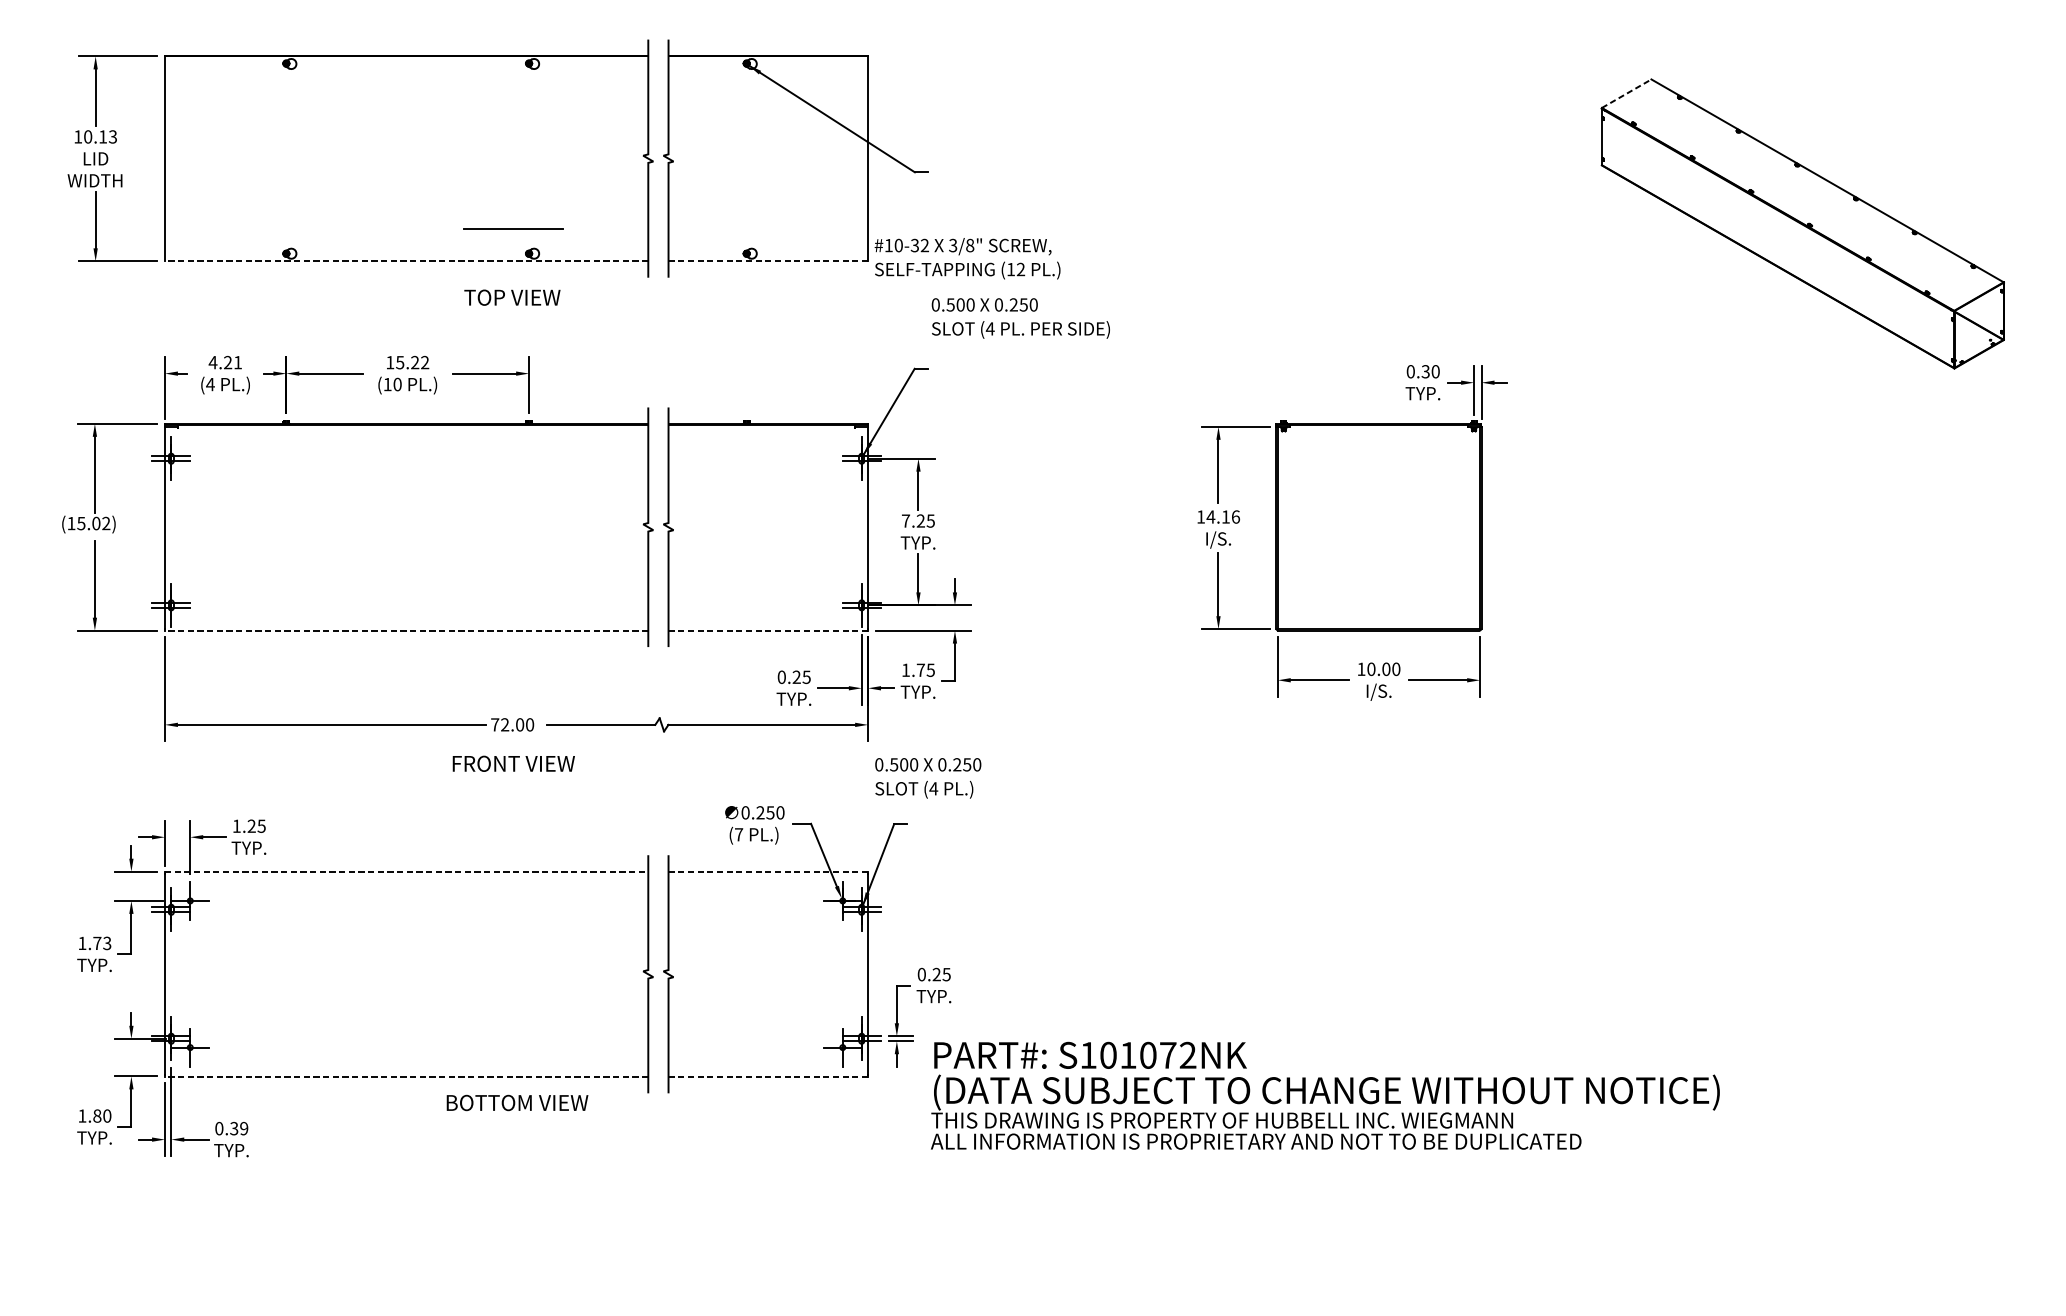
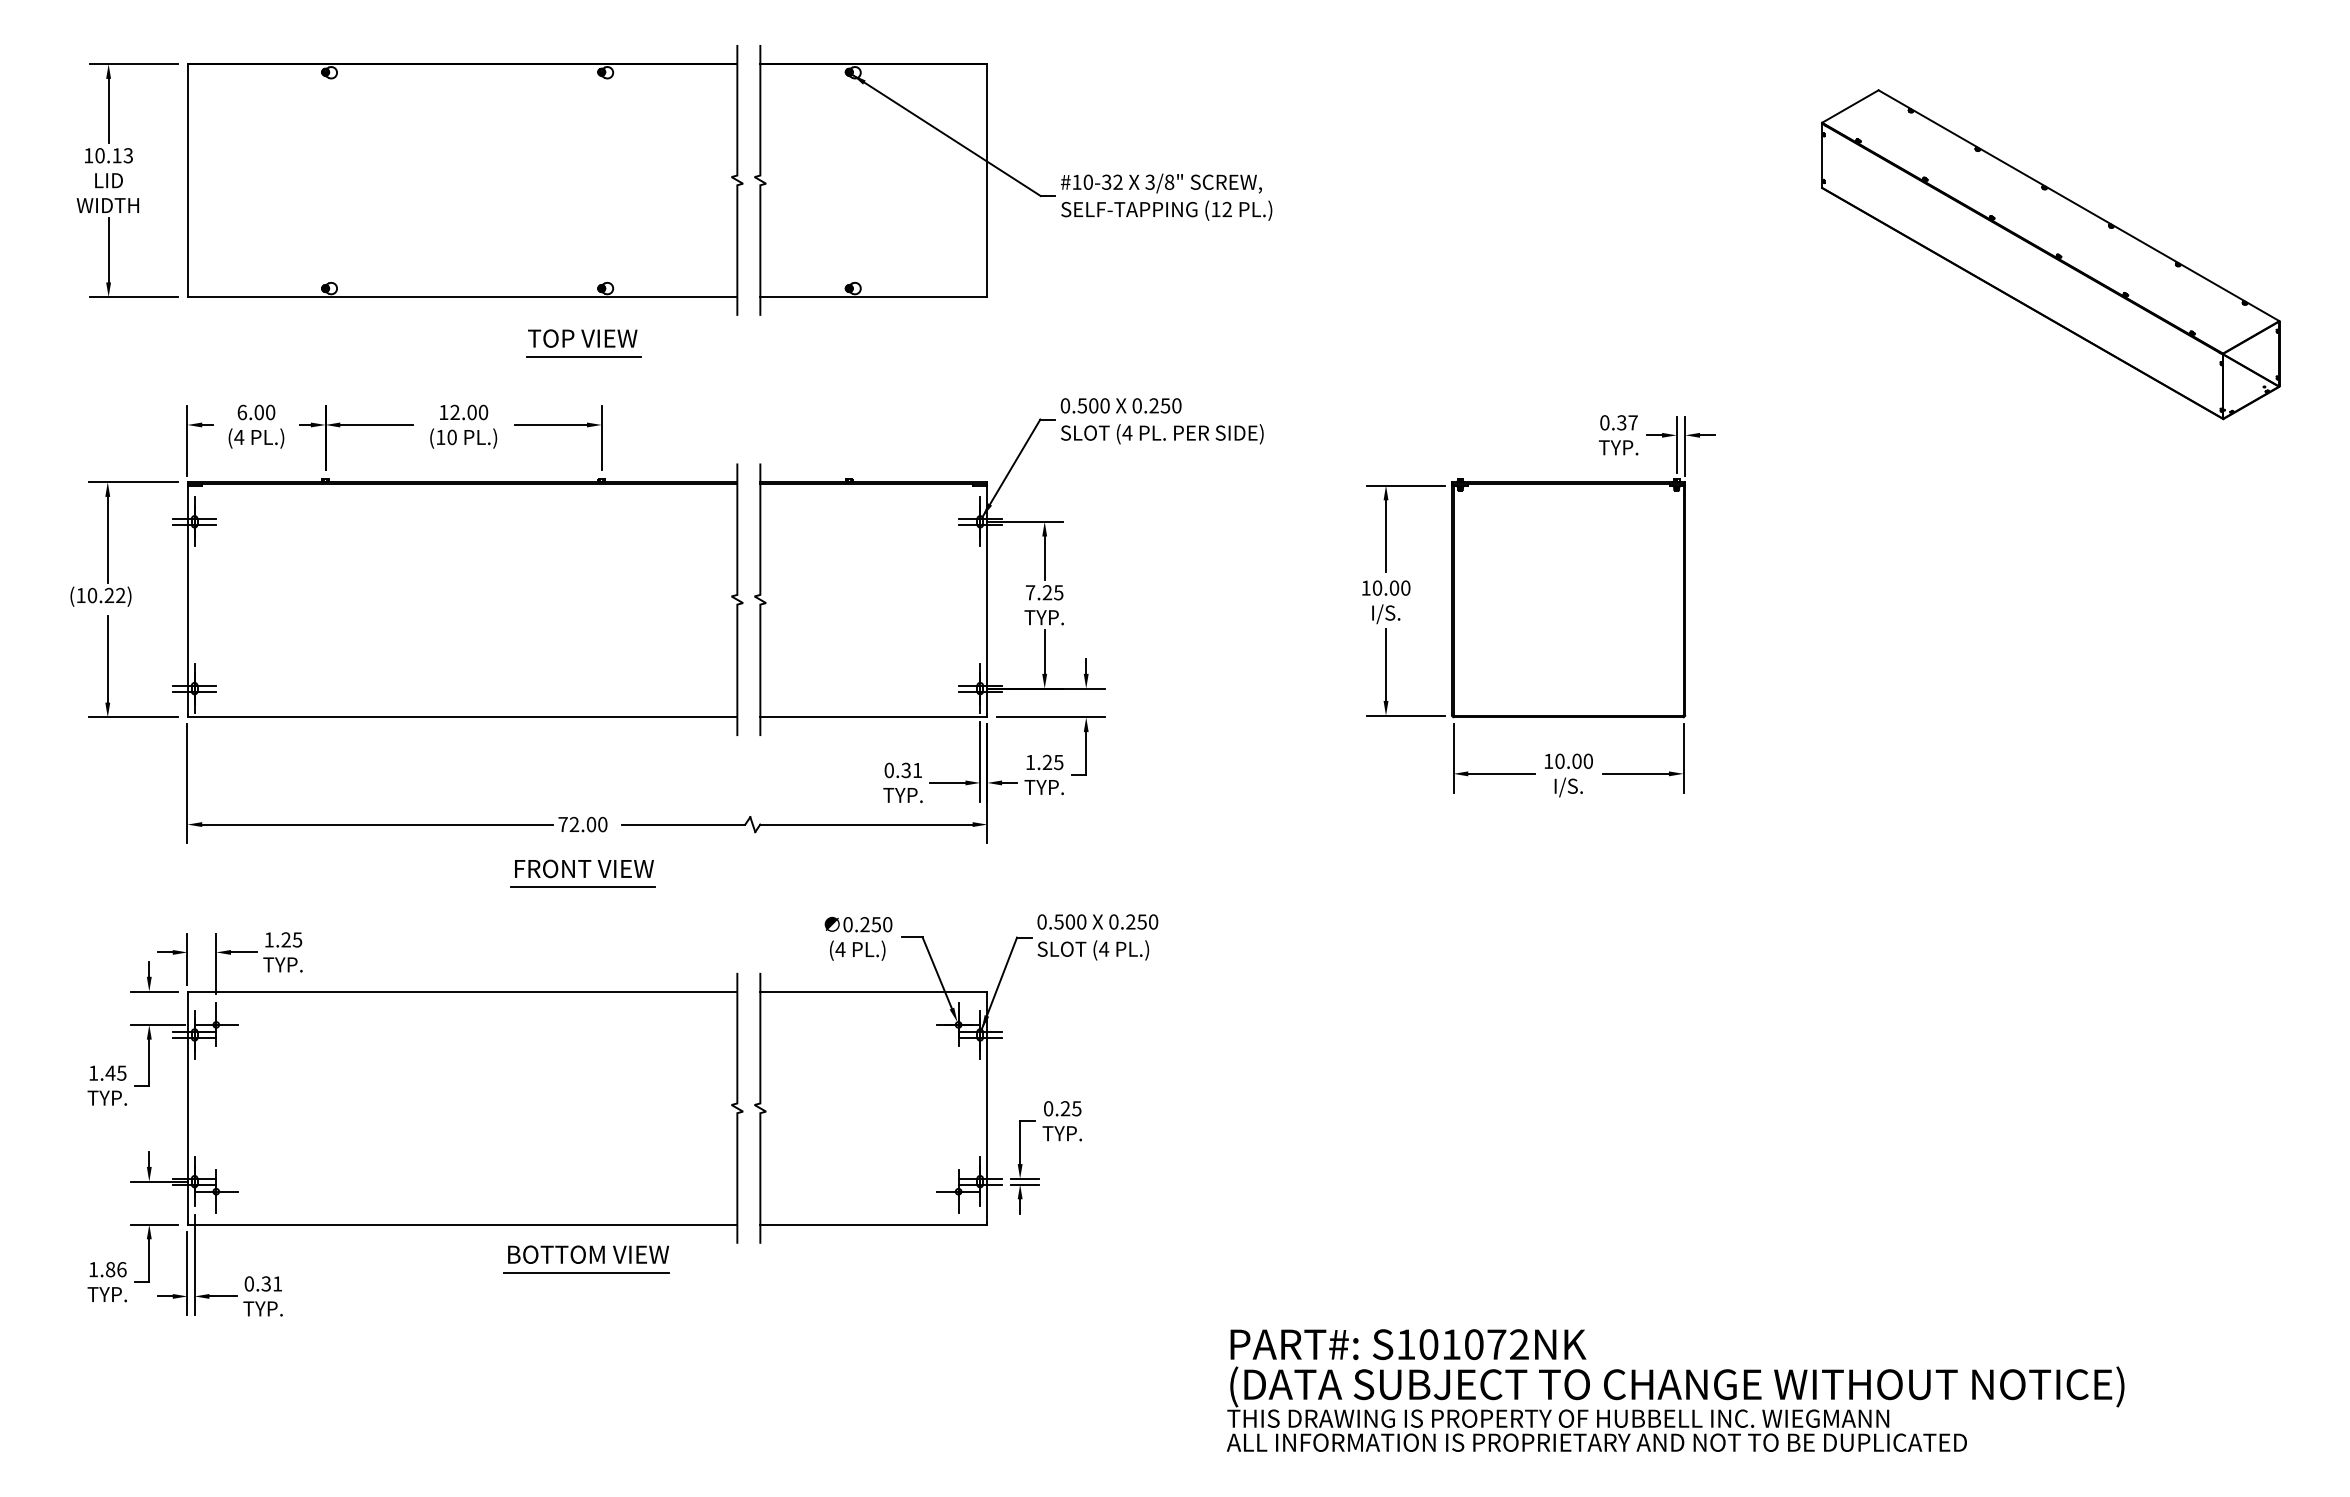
line: (1626, 93) -> (1850, 106), dashed -> solid
line: (513, 228) -> (583, 356), moved
text: (967, 258) -> (1166, 196), moved
line: (406, 261) -> (462, 297), dashed -> solid
line: (767, 261) -> (873, 297), dashed -> solid
text: (1020, 318) -> (1161, 421), moved
text: (225, 362) -> (256, 412), 4.21 -> 6.00
text: (412, 362) -> (469, 412), 15.22 -> 12.00
text: (1435, 371) -> (1632, 422), 0.30 -> 0.37
text: (1223, 516) -> (1391, 587), 14.16 -> 10.00
text: (88, 523) -> (100, 595), (15.02) -> (10.22)
line: (406, 630) -> (462, 717), dashed -> solid
line: (767, 630) -> (873, 717), dashed -> solid
text: (920, 669) -> (1047, 761), 1.75 -> 1.25
text: (801, 677) -> (911, 770), 0.25 -> 0.31
text: (927, 778) -> (1097, 937), moved
line: (512, 780) -> (582, 887), added
text: (738, 834) -> (840, 949), (7 -> (4
line: (406, 871) -> (462, 991), dashed -> solid
line: (767, 871) -> (873, 991), dashed -> solid
text: (101, 942) -> (115, 1072), 1.73 -> 1.45
line: (406, 1077) -> (462, 1225), dashed -> solid
line: (767, 1077) -> (873, 1225), dashed -> solid
text: (1325, 1095) -> (1675, 1390), moved
text: (106, 1115) -> (121, 1269), 1.80 -> 1.86
line: (514, 1119) -> (585, 1273), added
text: (244, 1128) -> (277, 1283), 0.39 -> 0.31

